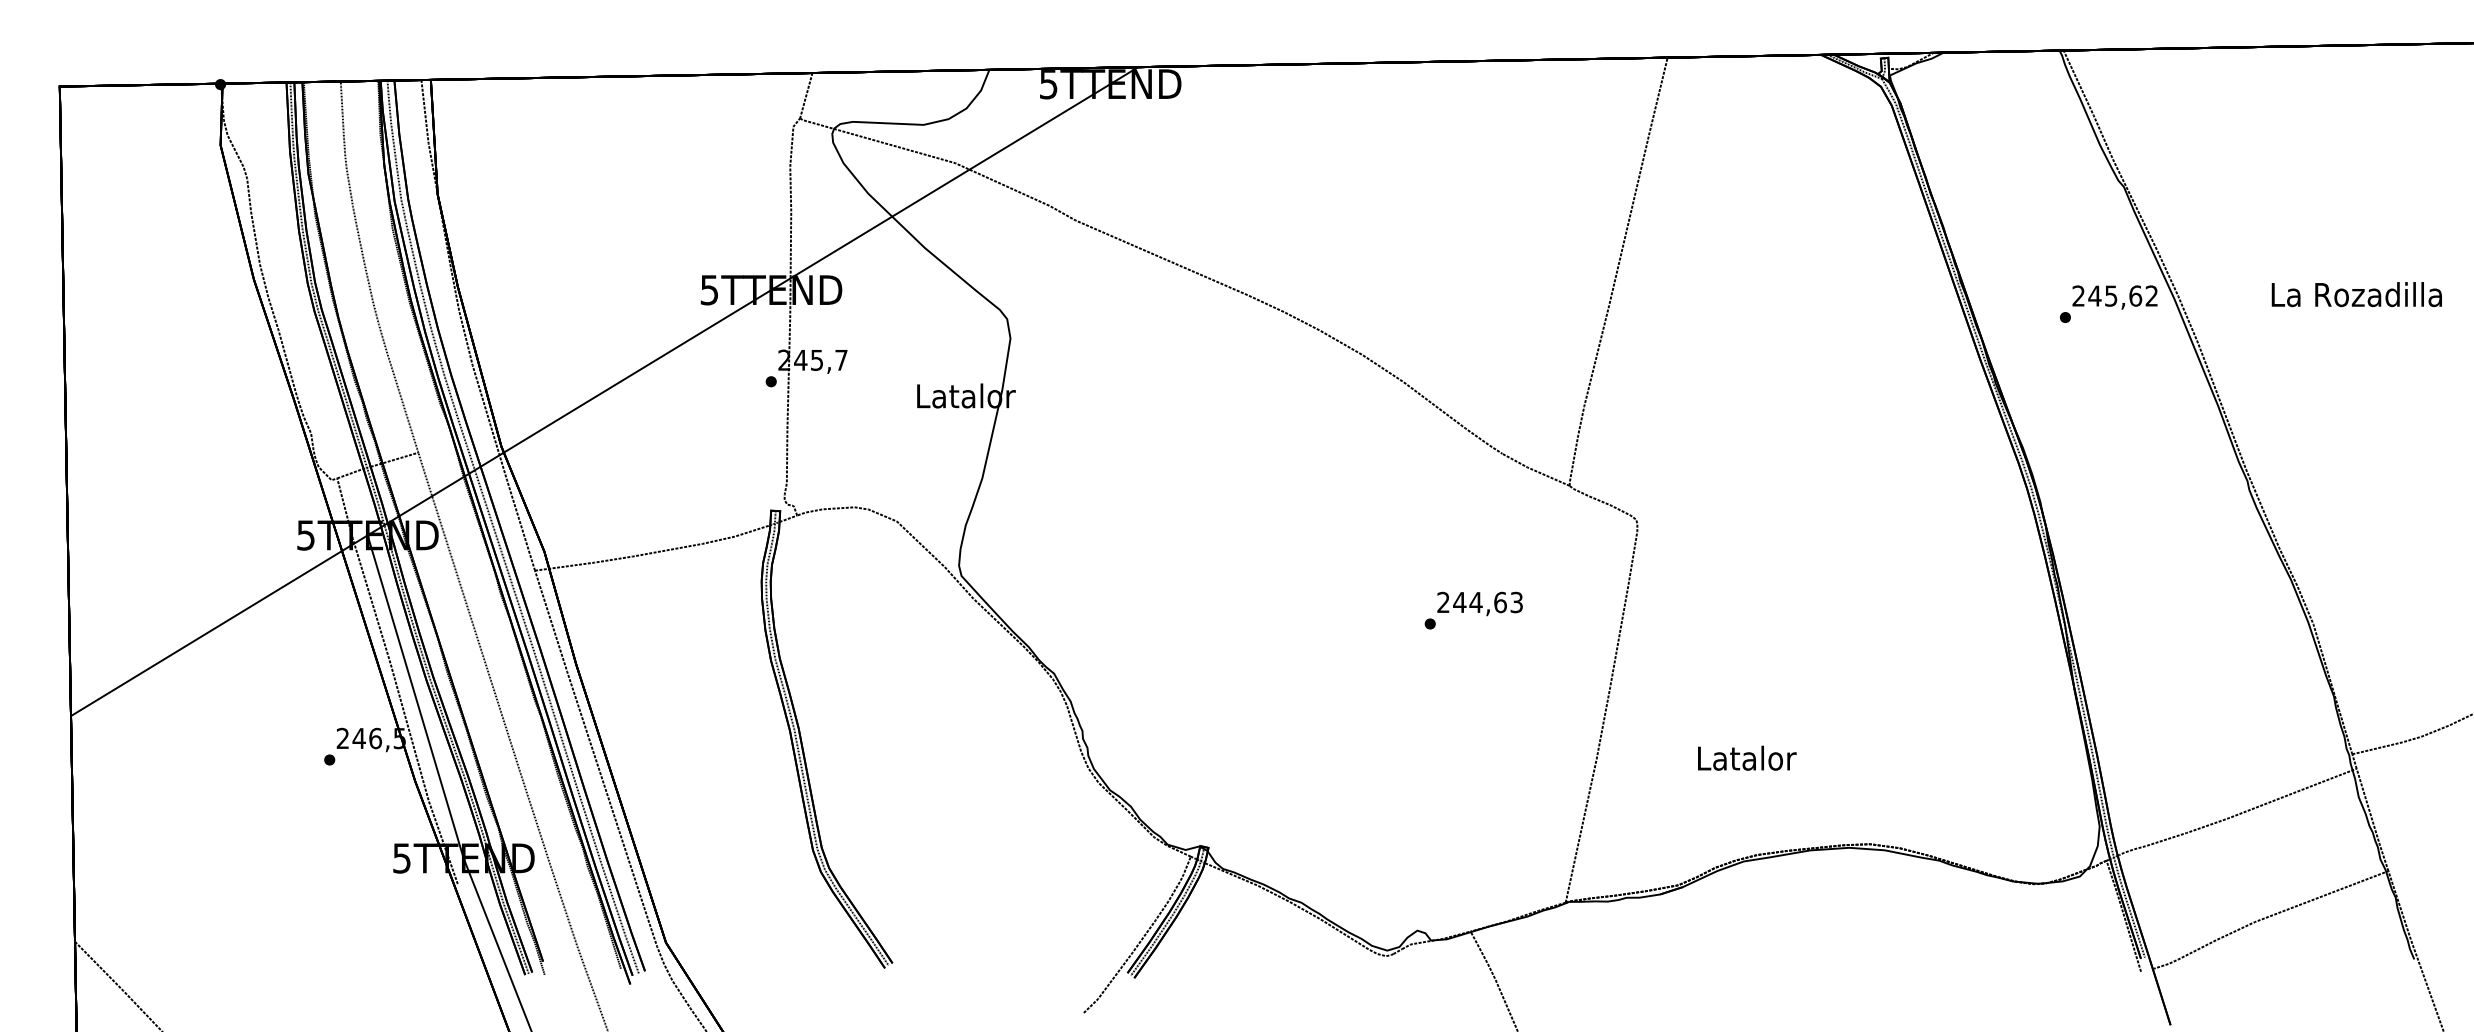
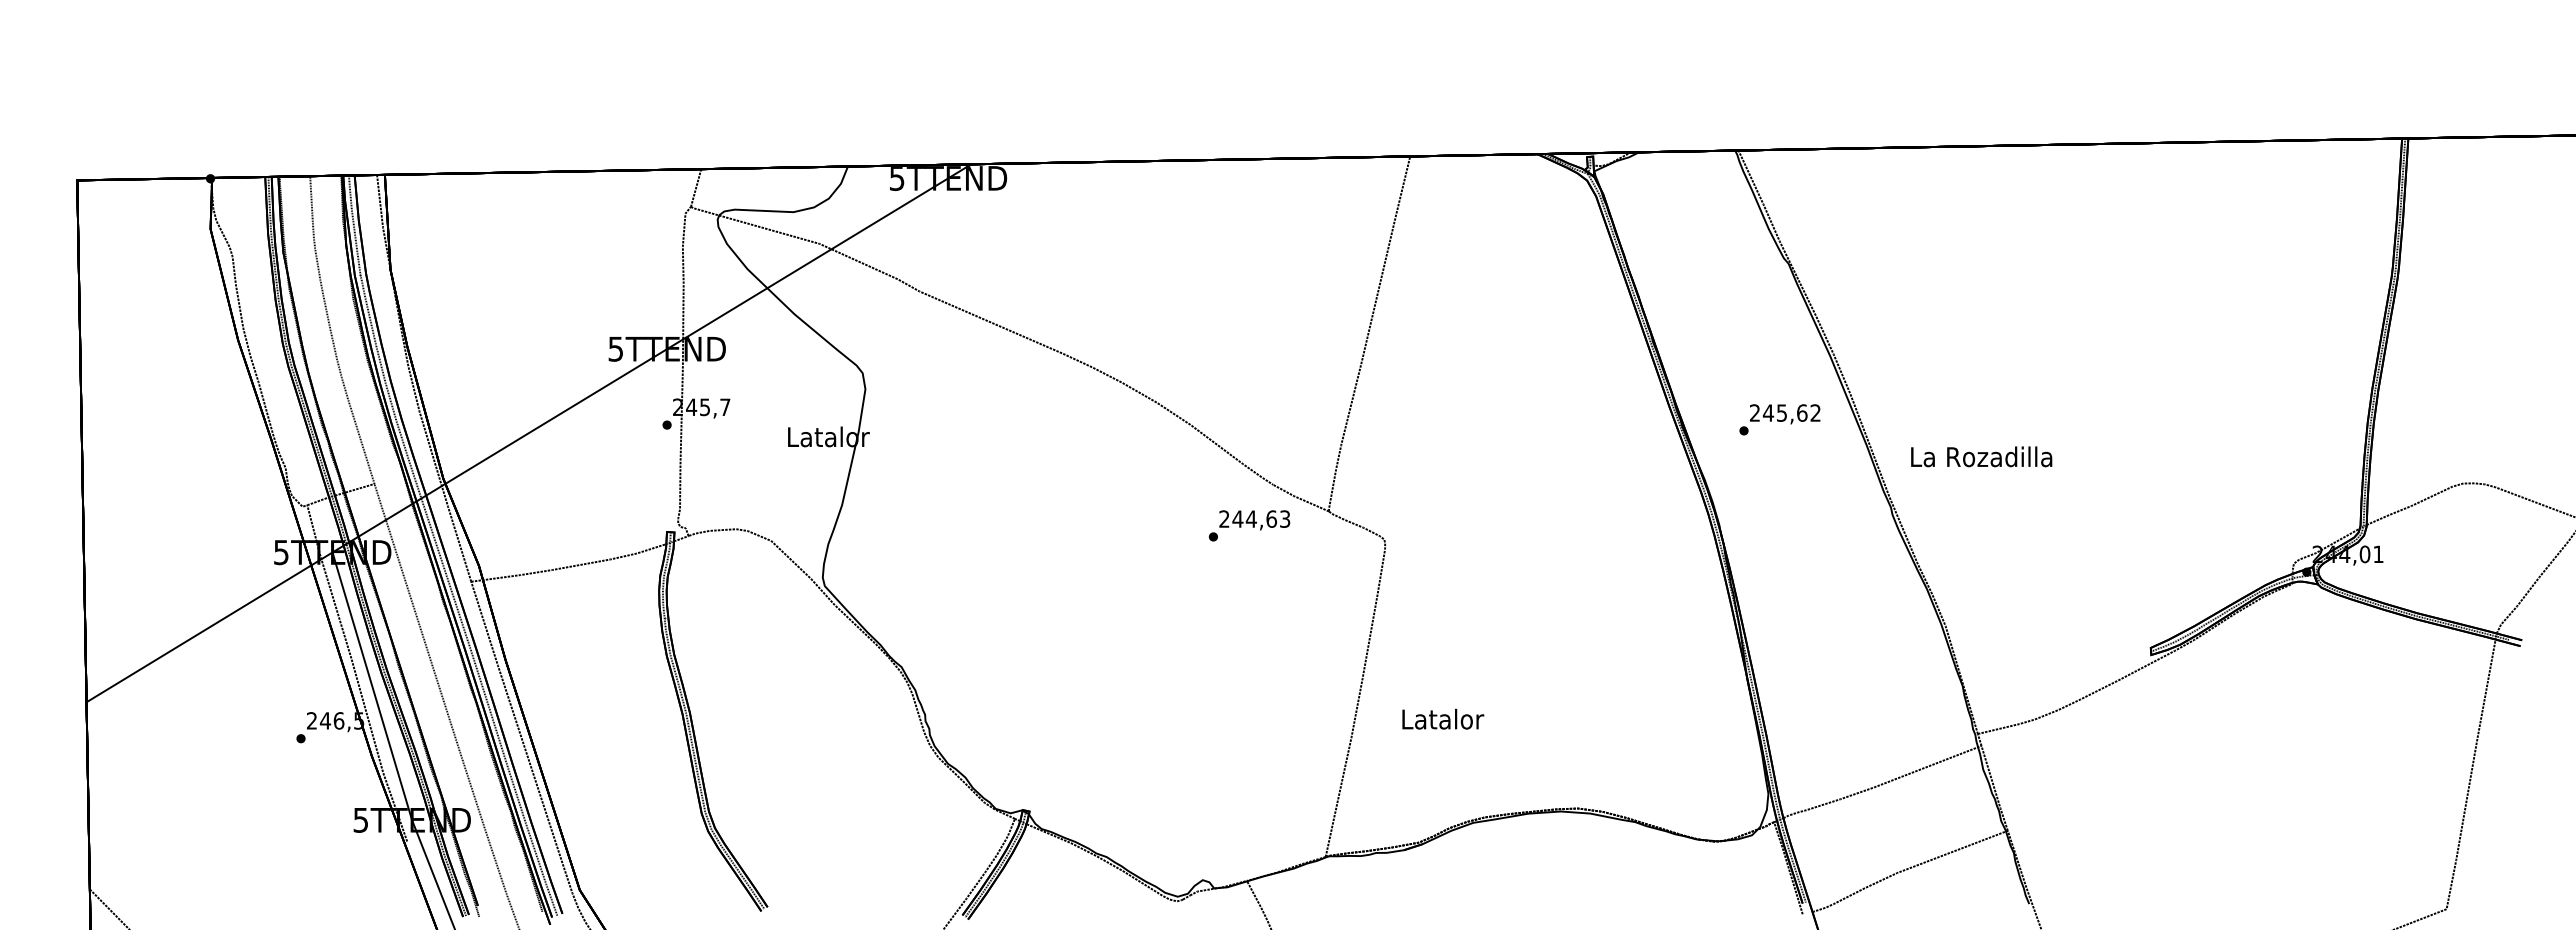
text: (2356, 294) -> (1981, 456), moved
text: (2108, 303) -> (1779, 419), moved
text: (1473, 610) -> (1249, 525), moved
text: (1747, 757) -> (1443, 718), moved

